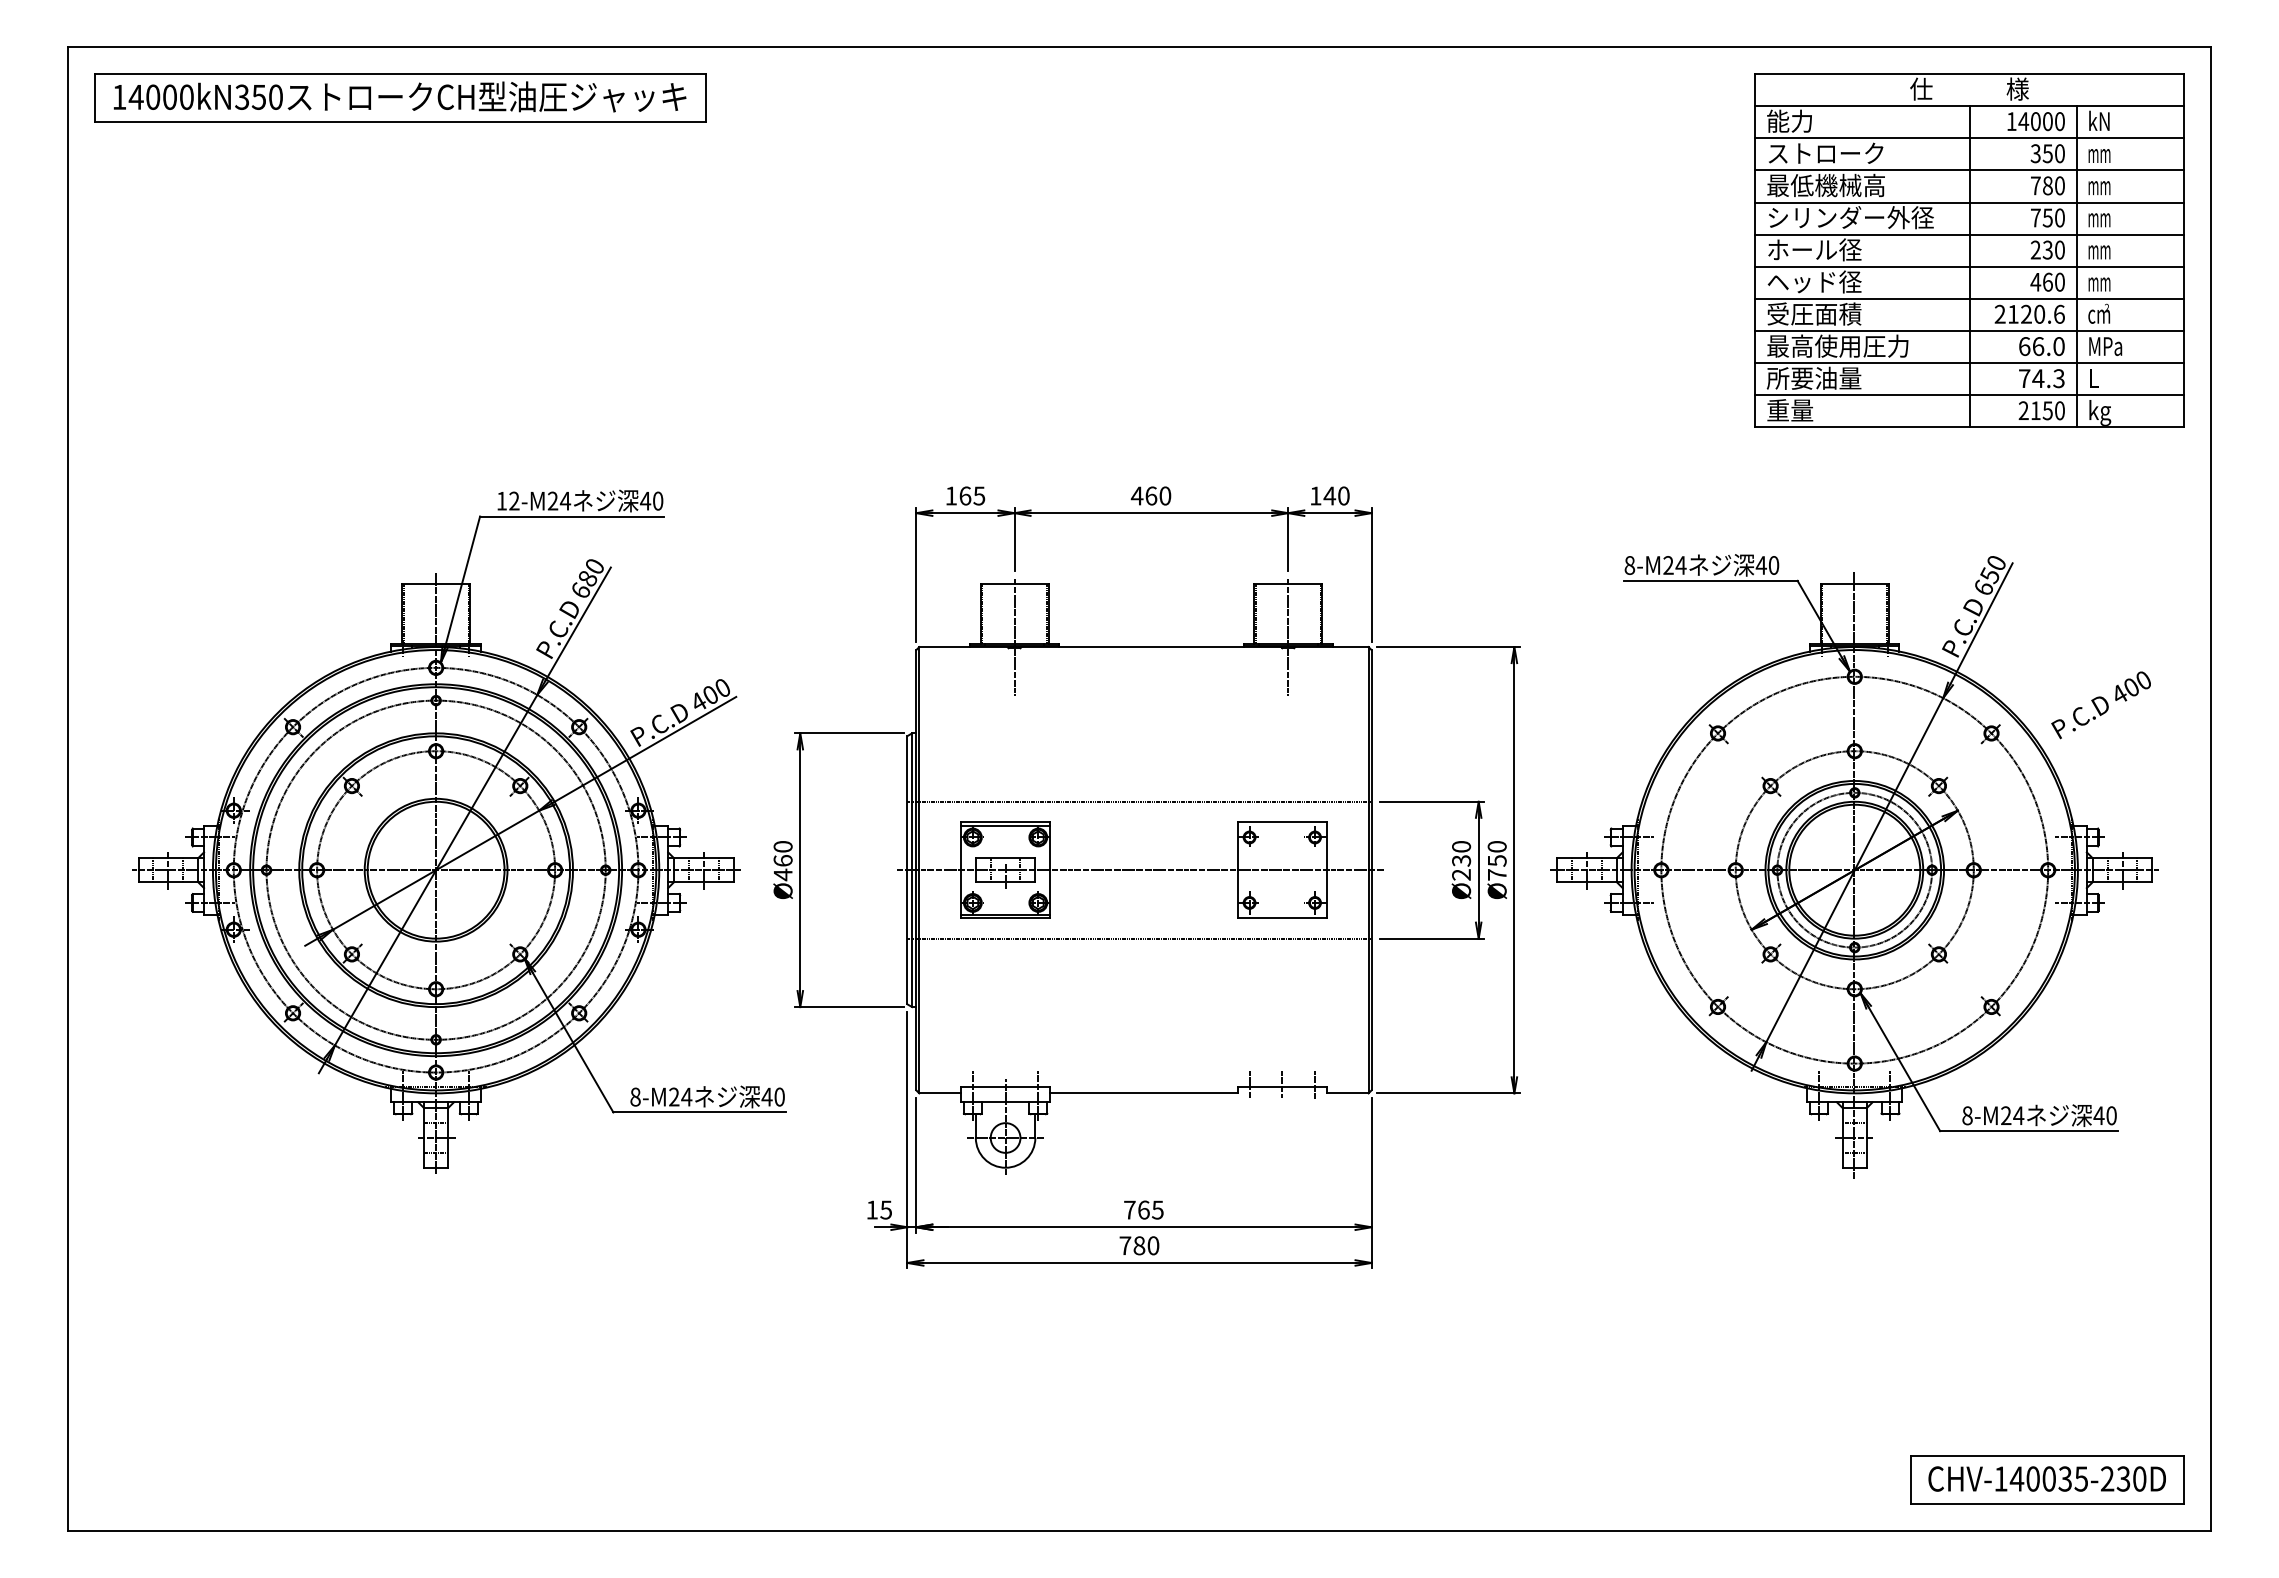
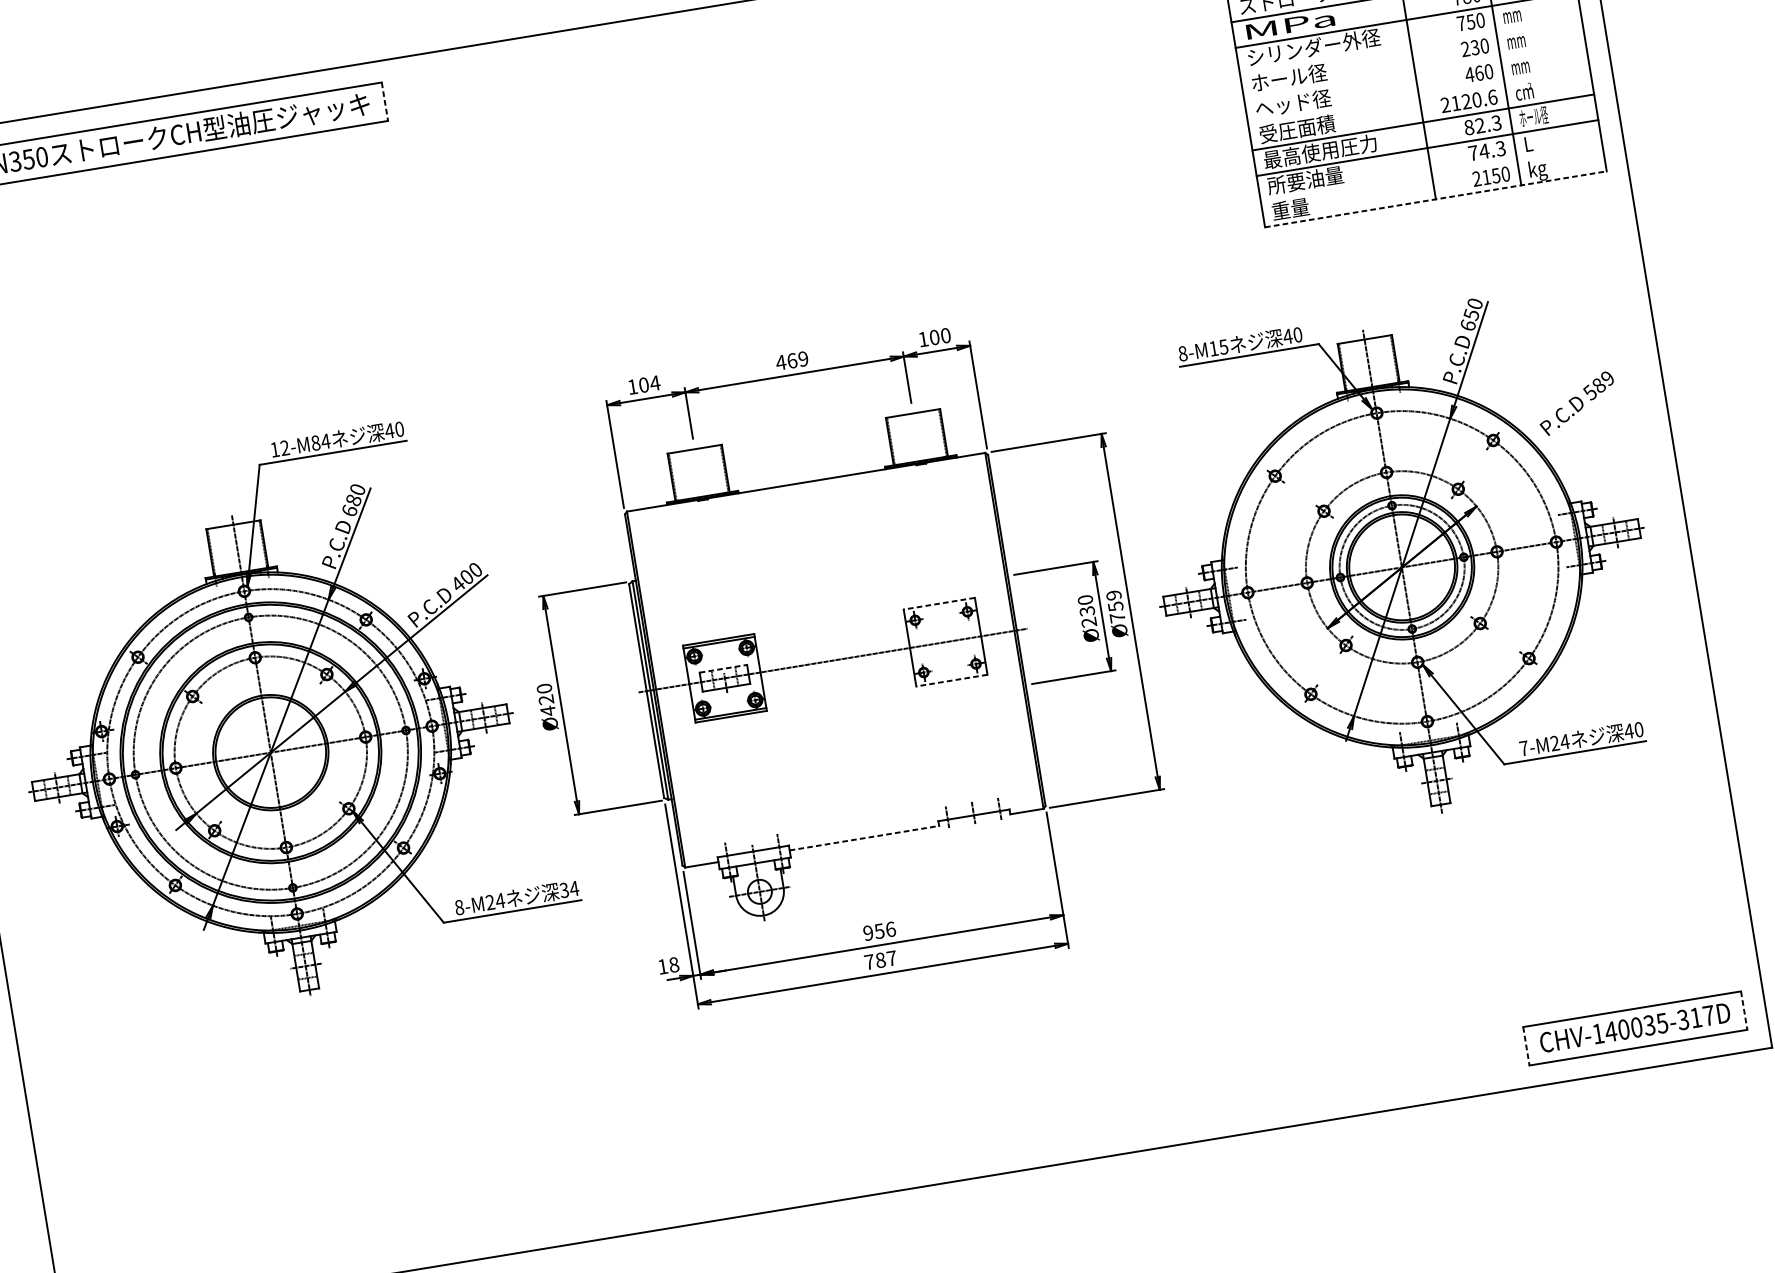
line: (705, 98) -> (384, 102), solid -> dashed
text: (1825, 185) -> (1289, 25), 最低機械高 -> MPa
line: (1969, 234) -> (1410, 45), removed
line: (1969, 266) -> (1414, 70), removed
line: (1969, 298) -> (1418, 96), removed
text: (2041, 346) -> (1482, 125), 66.0 -> 82.3
text: (2105, 346) -> (1533, 117), MPa -> ホール径
line: (1969, 395) -> (1431, 173), removed
line: (1970, 427) -> (1436, 199), solid -> dashed
text: (972, 495) -> (649, 383), 165 -> 104
text: (1165, 495) -> (803, 358), 460 -> 469
text: (1329, 495) -> (934, 337), 140 -> 100
text: (552, 500) -> (315, 442), 12-M24 -> 12-M84
text: (1674, 565) -> (1218, 347), 8-M24 -> 8-M15
line: (1014, 637) -> (701, 491), removed
line: (1288, 637) -> (920, 455), removed
text: (2130, 687) -> (1598, 385), 400 -> 589
line: (1139, 801) -> (822, 606), removed
line: (1282, 822) -> (939, 604), solid -> dashed
text: (1496, 846) -> (1113, 595), Ø750 -> Ø759
line: (1005, 858) -> (723, 668), solid -> dashed
text: (782, 860) -> (545, 699), Ø460 -> Ø420
line: (1282, 918) -> (952, 680), solid -> dashed
line: (1139, 938) -> (840, 715), removed
line: (1143, 1093) -> (864, 838), solid -> dashed
text: (773, 1096) -> (569, 889), 40 -> 34
text: (1967, 1115) -> (1524, 748), 8-M24 -> 7-M24
text: (886, 1209) -> (674, 964), 15 -> 18
text: (1143, 1209) -> (879, 930), 765 -> 956
text: (1153, 1245) -> (891, 958), 780 -> 787
text: (2123, 1478) -> (1695, 1017), CHV-140035-230D -> CHV-140035-317D
line: (1910, 1480) -> (1526, 1046), solid -> dashed
line: (2183, 1480) -> (1743, 1011), solid -> dashed

